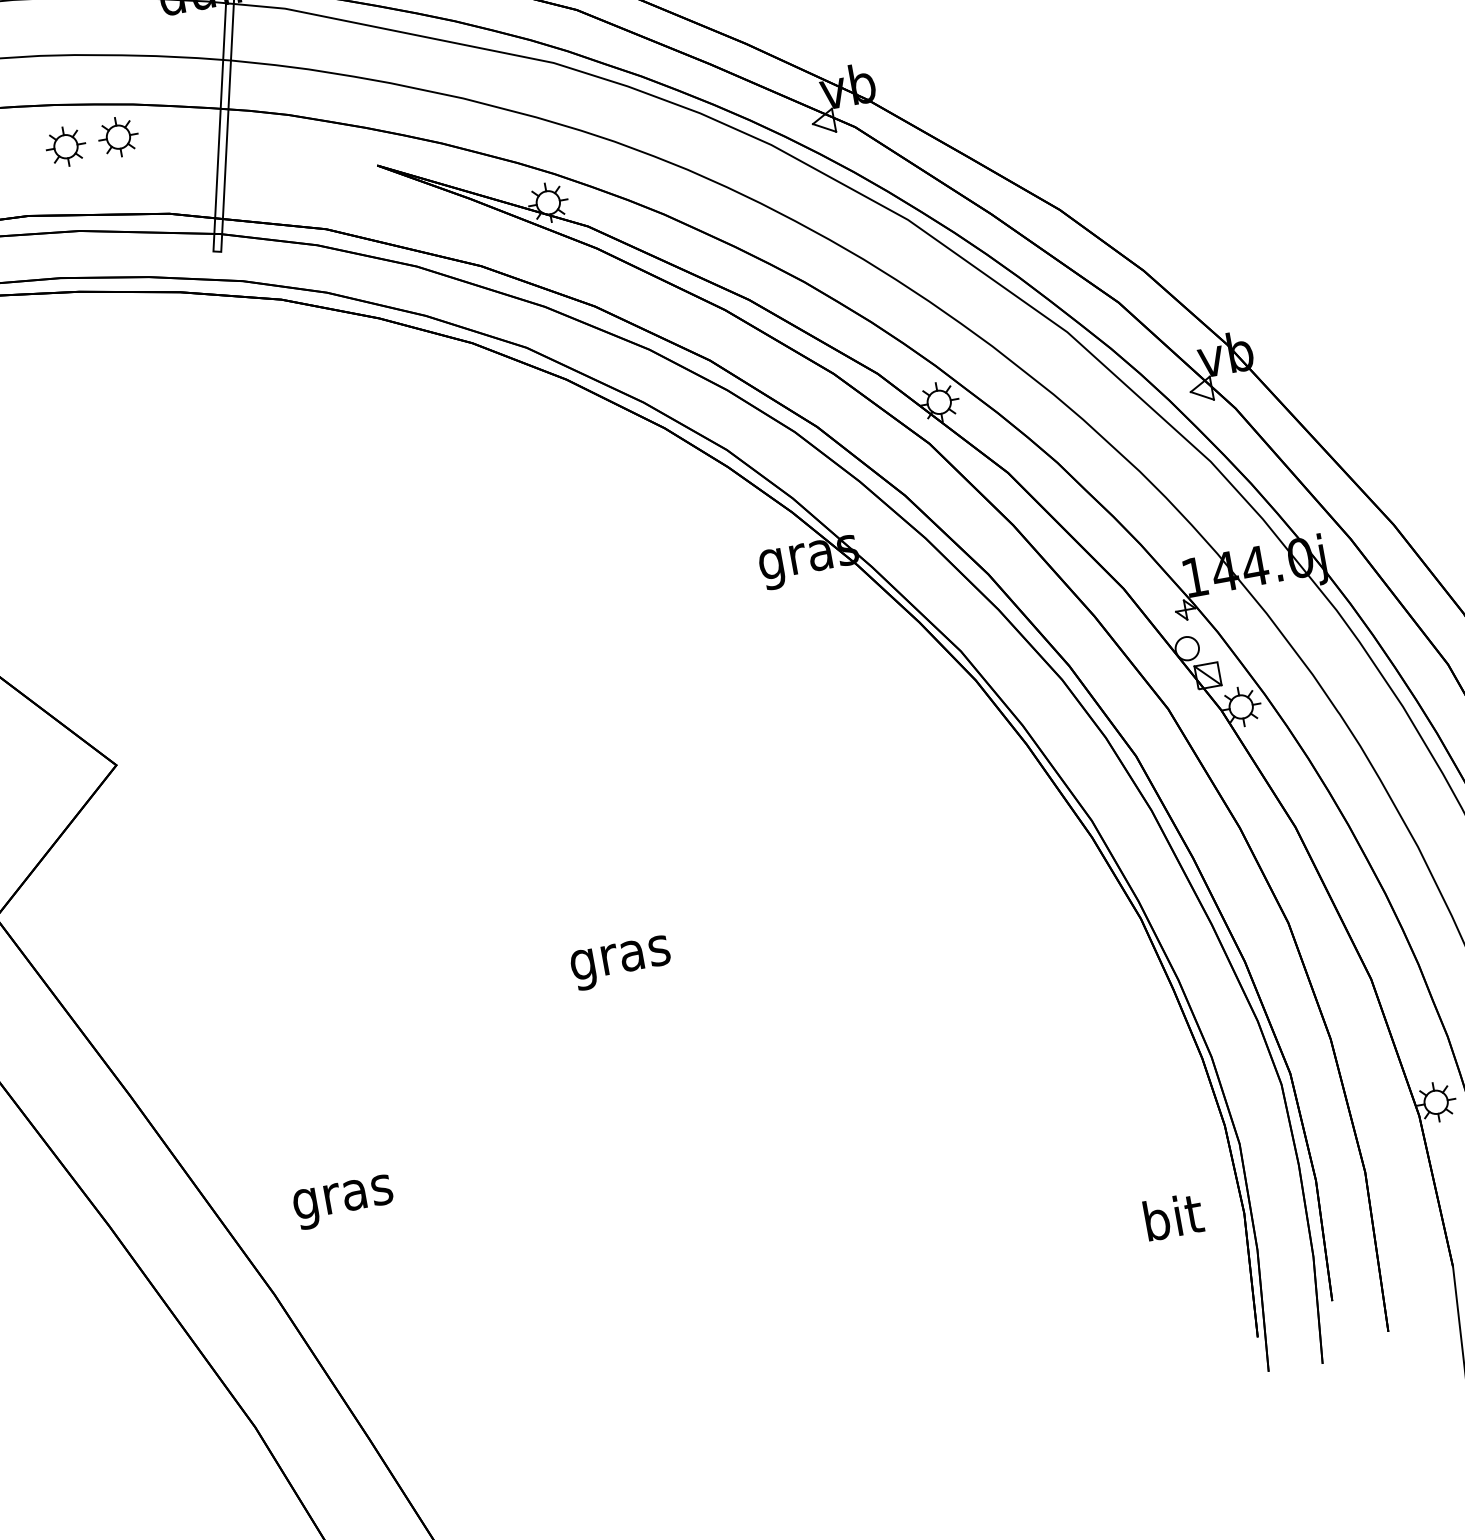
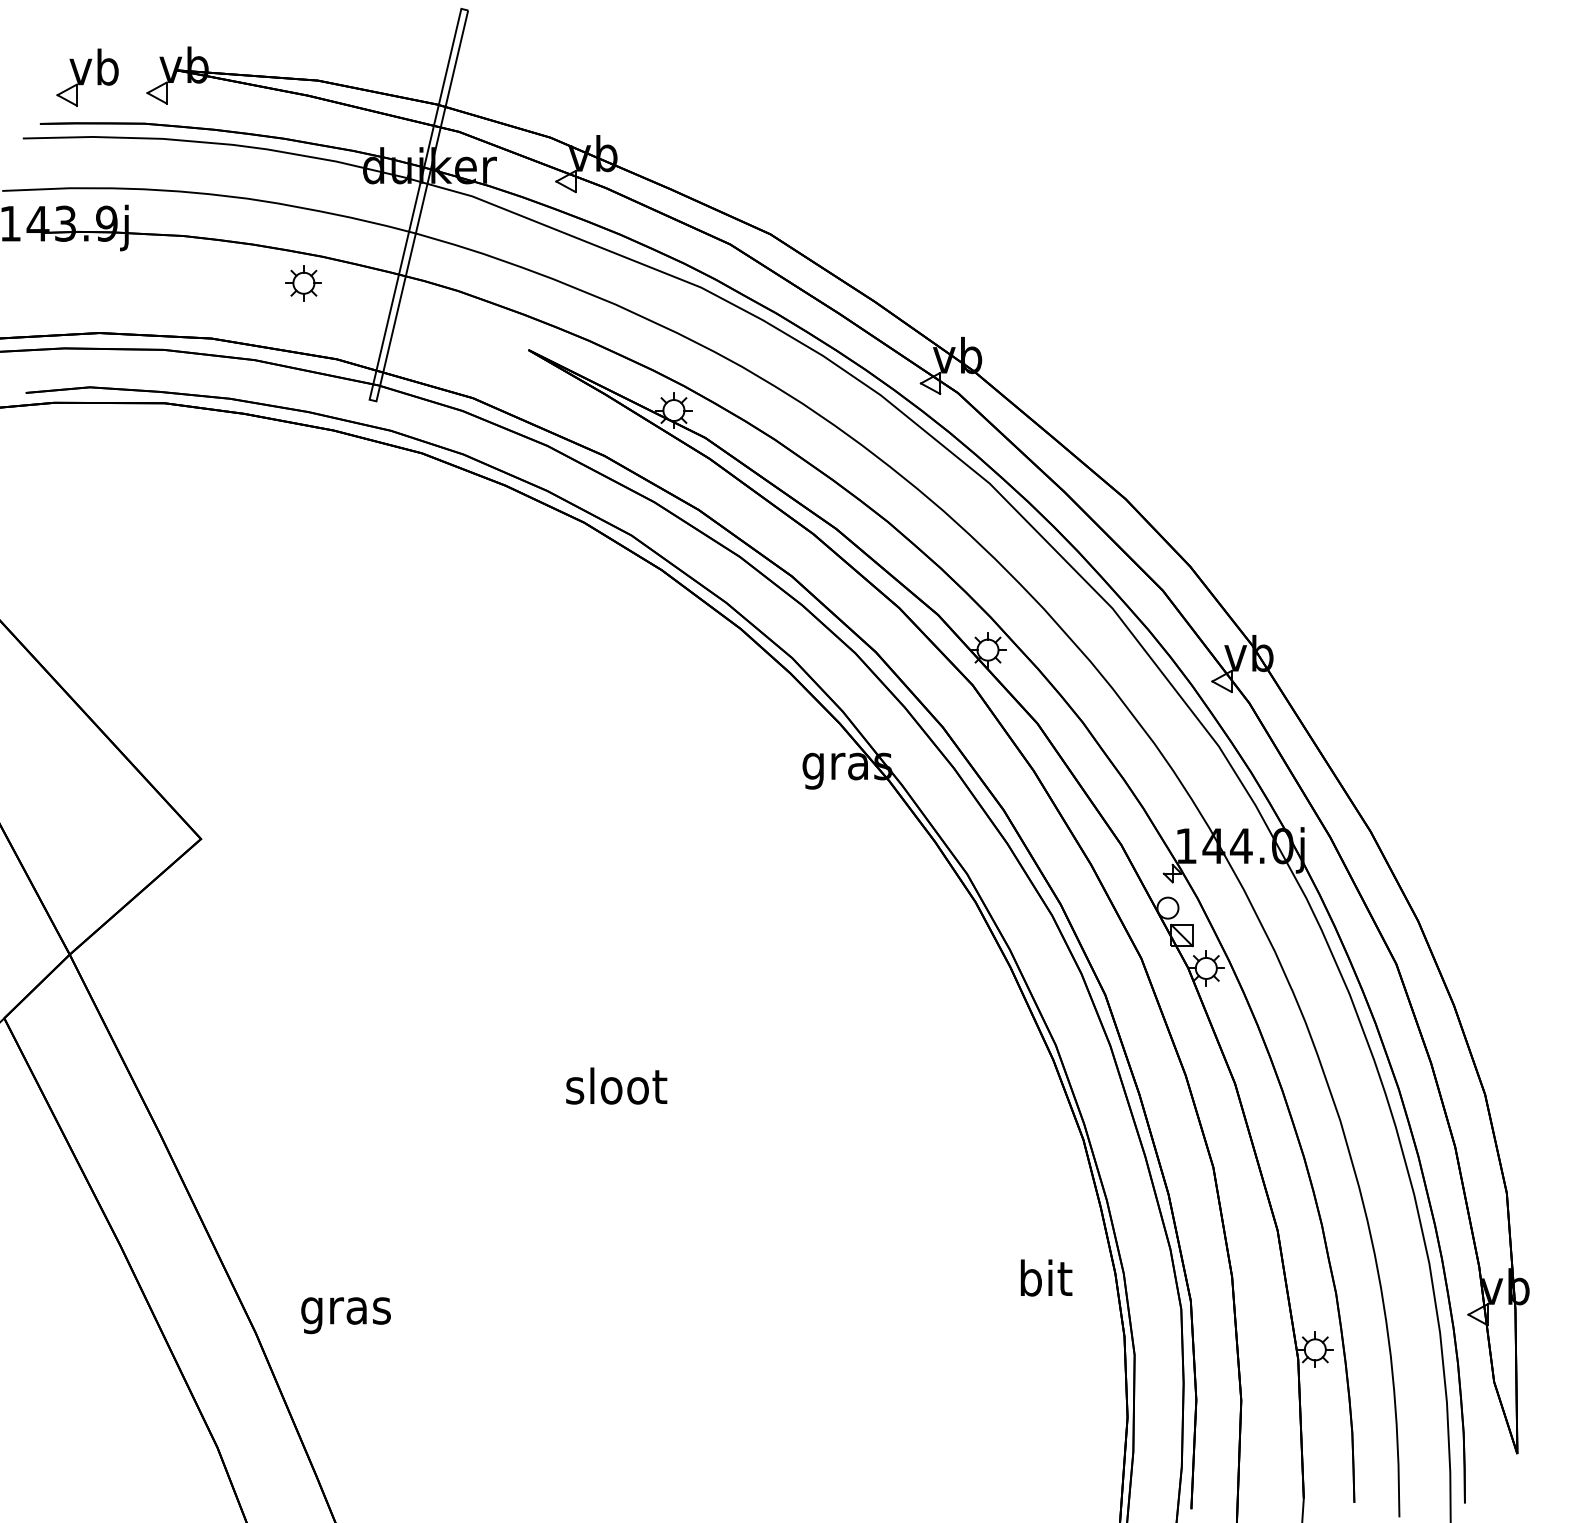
part: (65, 147) -> (255, 283), removed
text: (620, 957) -> (616, 1090), gras -> sloot
text: (343, 1202) -> (345, 1315), moved
text: (1173, 1216) -> (1046, 1277), moved

